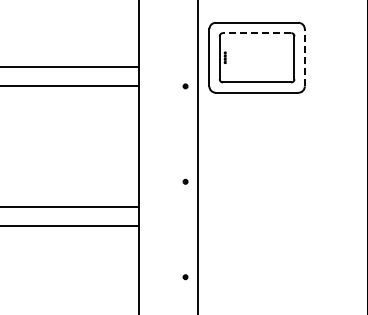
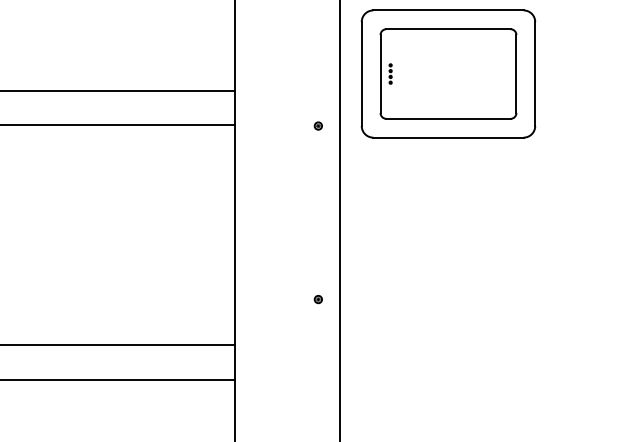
line: (256, 33) -> (447, 29), dashed -> solid
line: (304, 57) -> (534, 73), dashed -> solid

